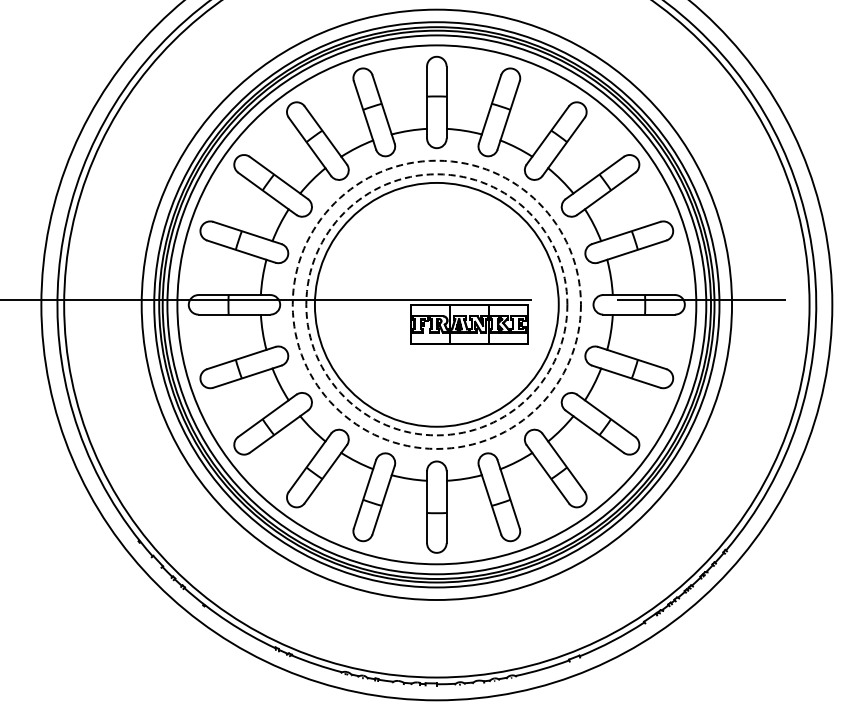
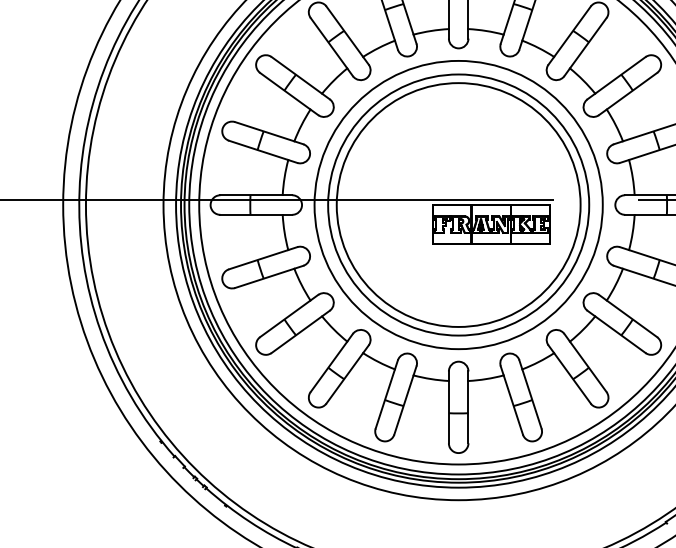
circle: (436, 304) -> (458, 204), dashed -> solid
circle: (436, 304) -> (458, 204), dashed -> solid

